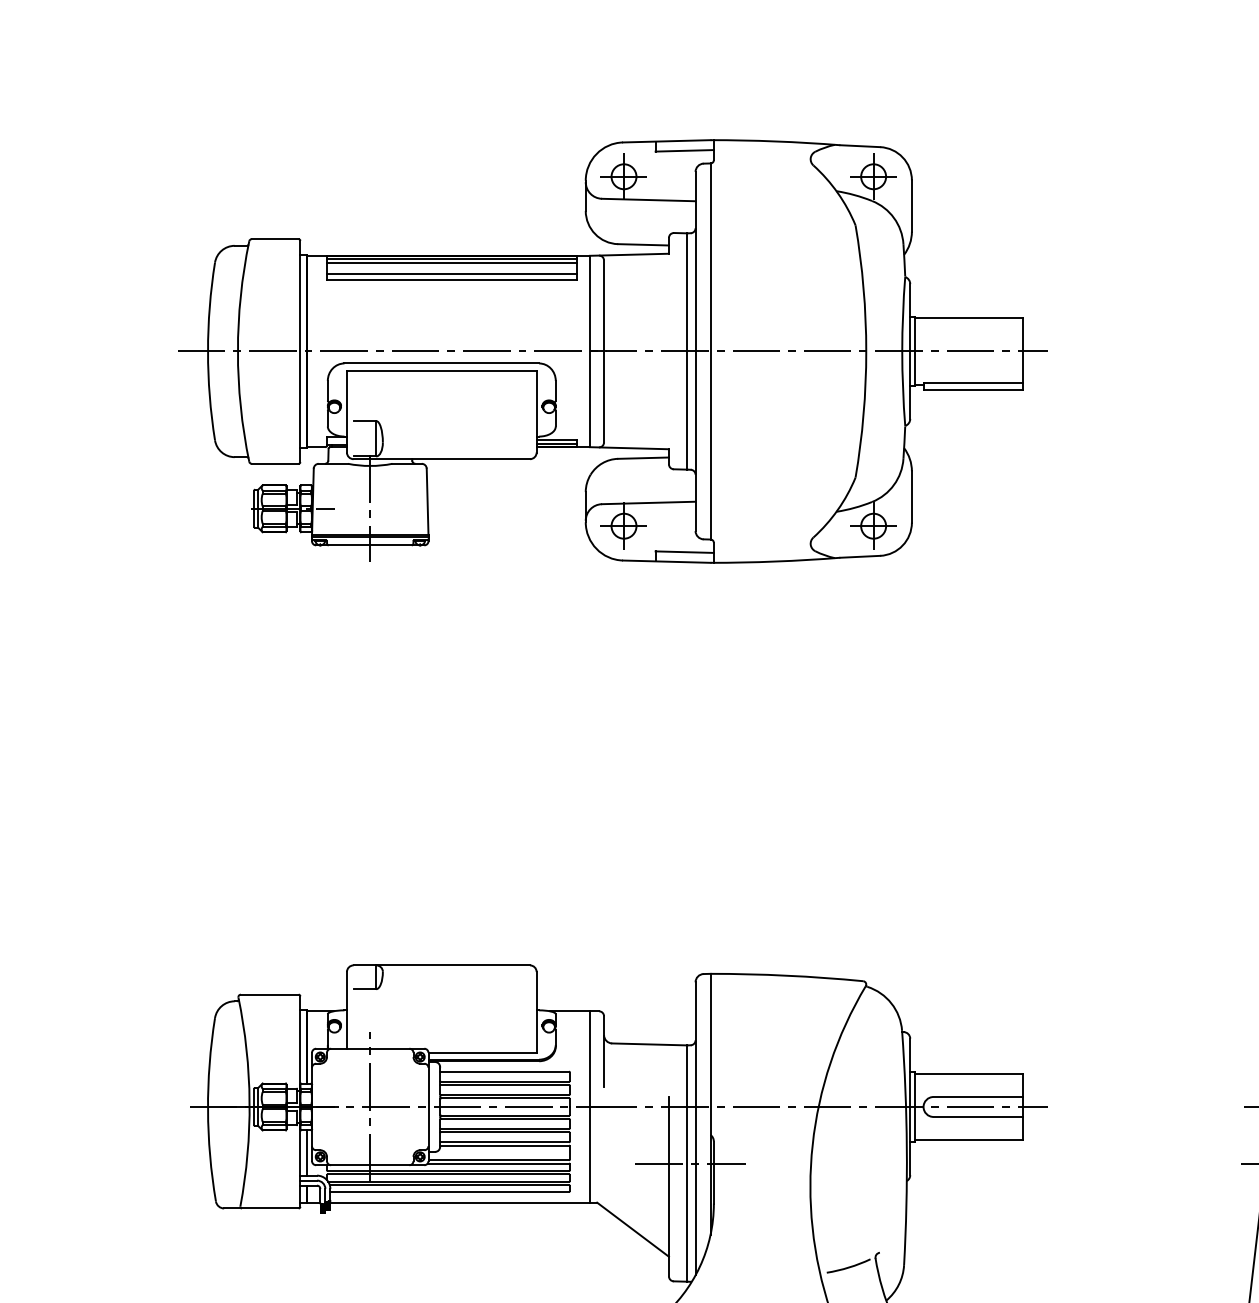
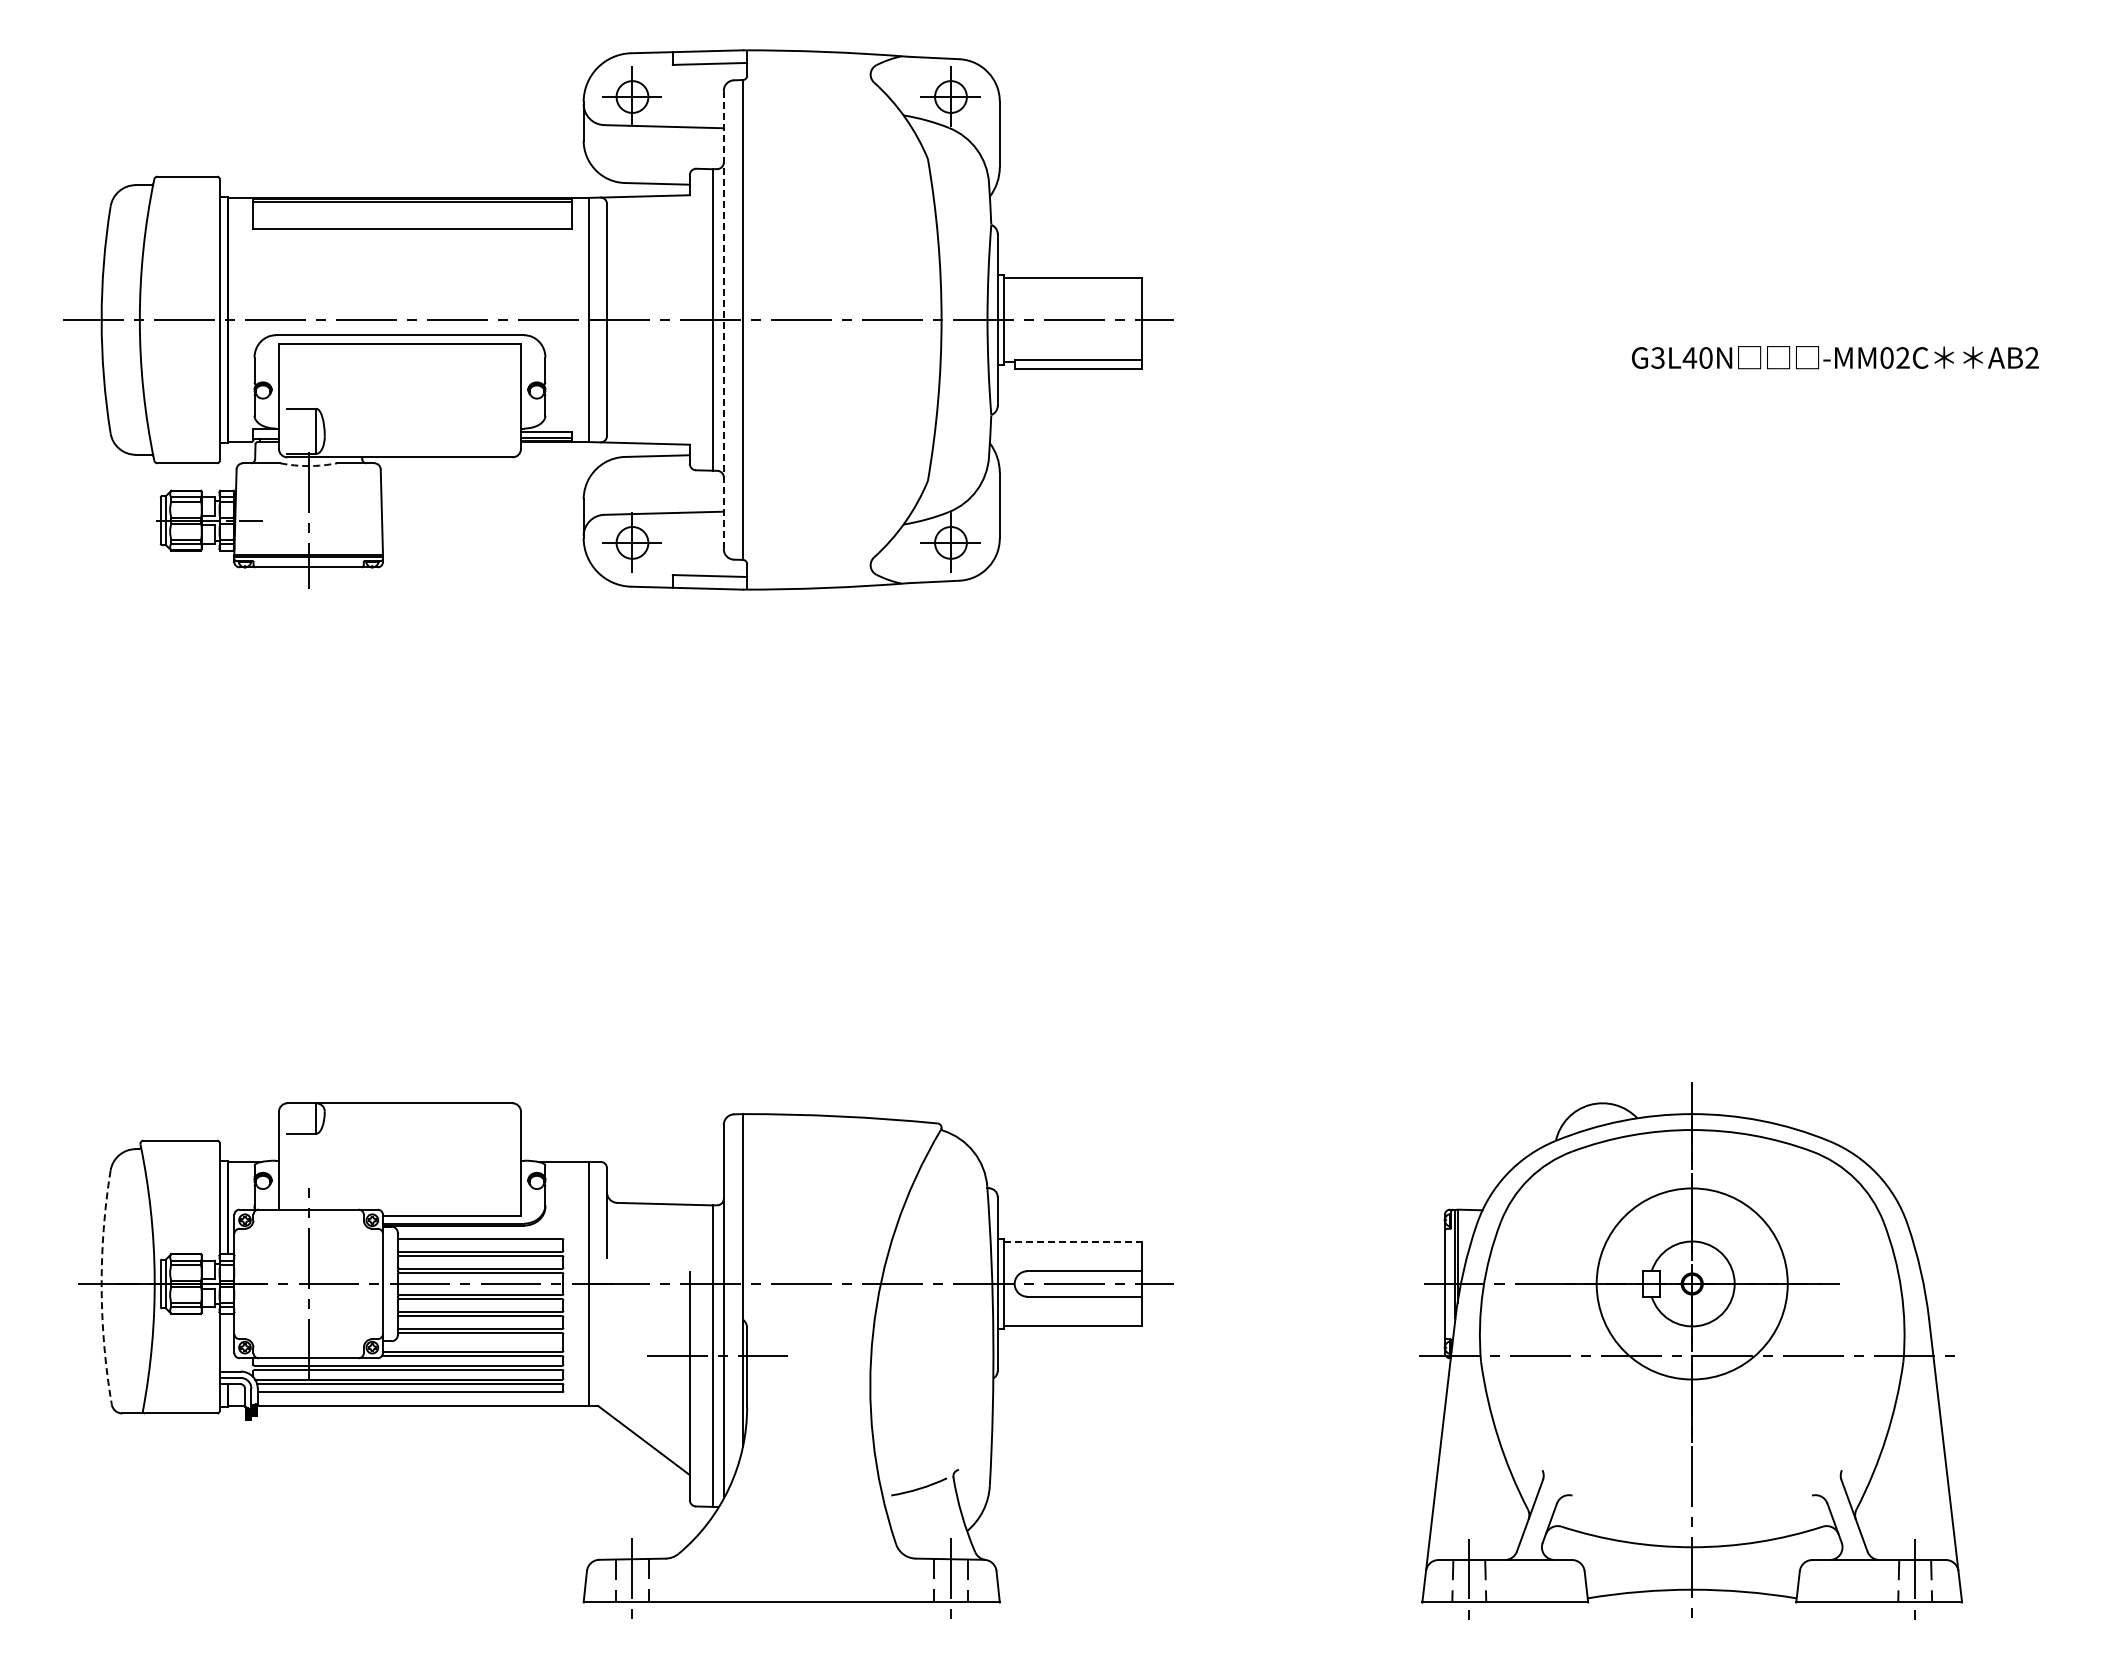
line: (451, 263) -> (412, 207), removed
line: (451, 273) -> (412, 220), removed
line: (695, 351) -> (723, 320), solid -> dashed
arc: (370, 466) -> (308, 466), solid -> dashed
line: (969, 1073) -> (1073, 1241), solid -> dashed
arc: (207, 1109) -> (101, 1287), solid -> dashed
line: (306, 1152) -> (227, 1342), removed

